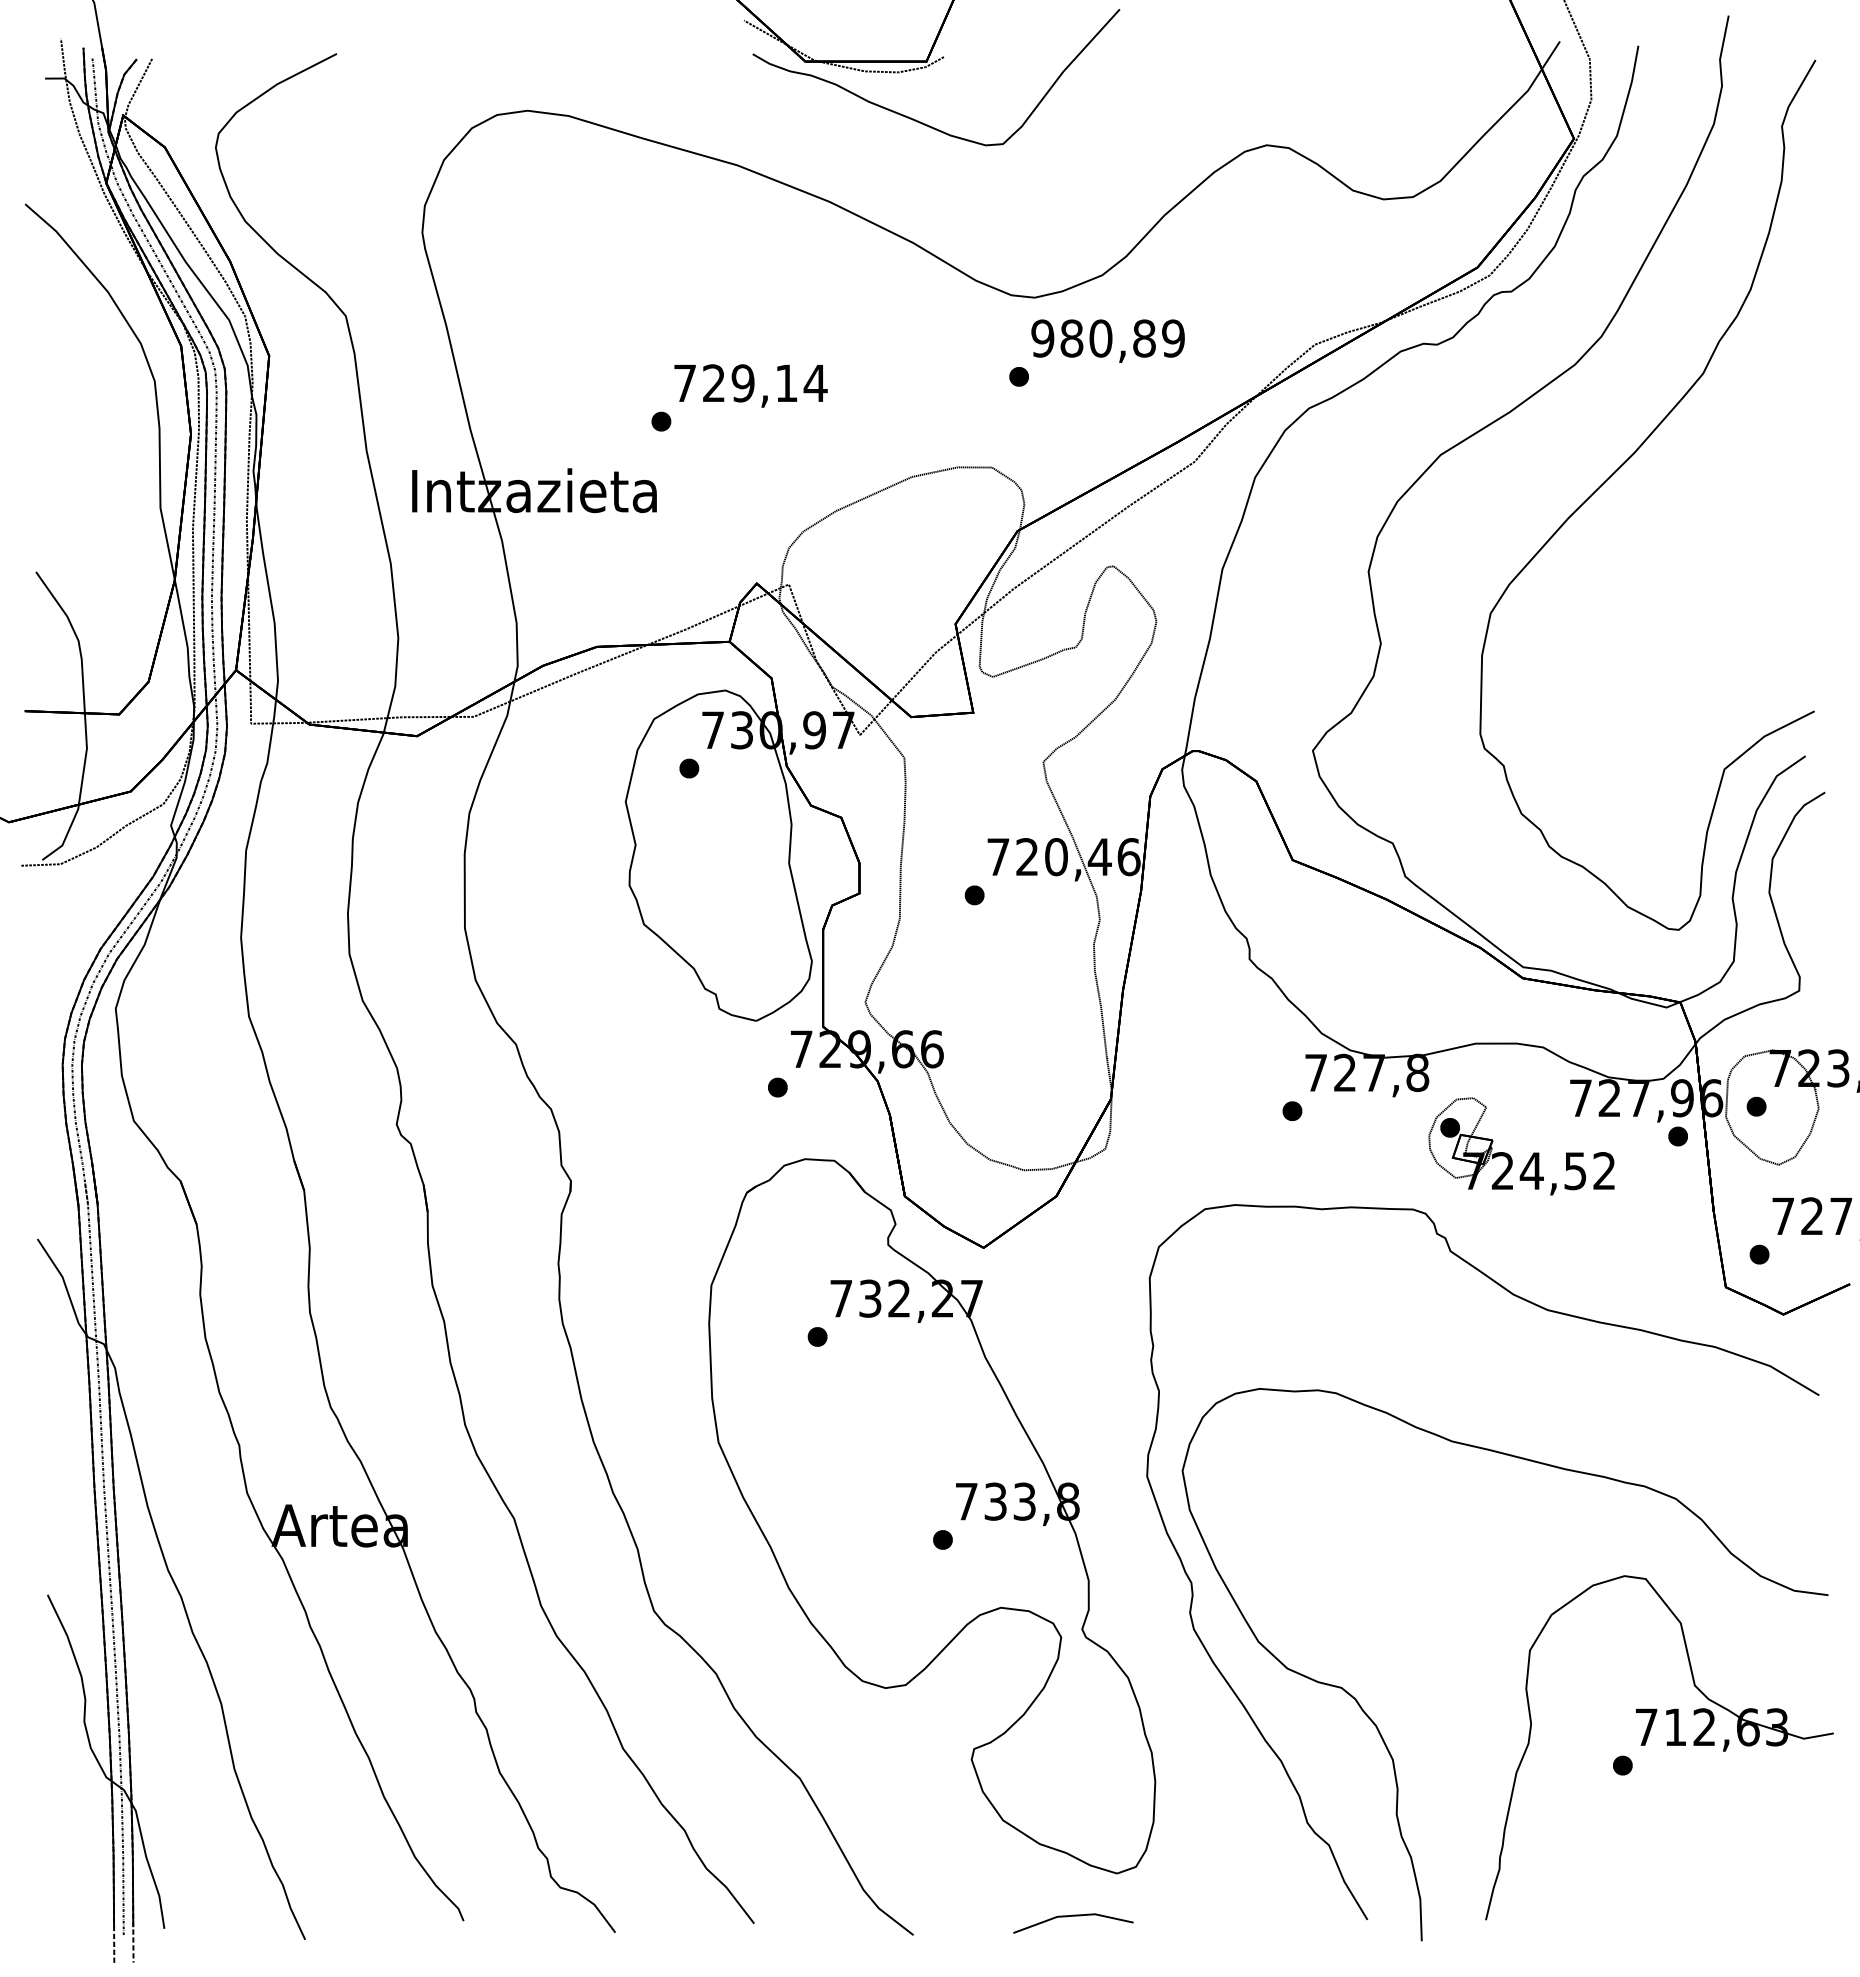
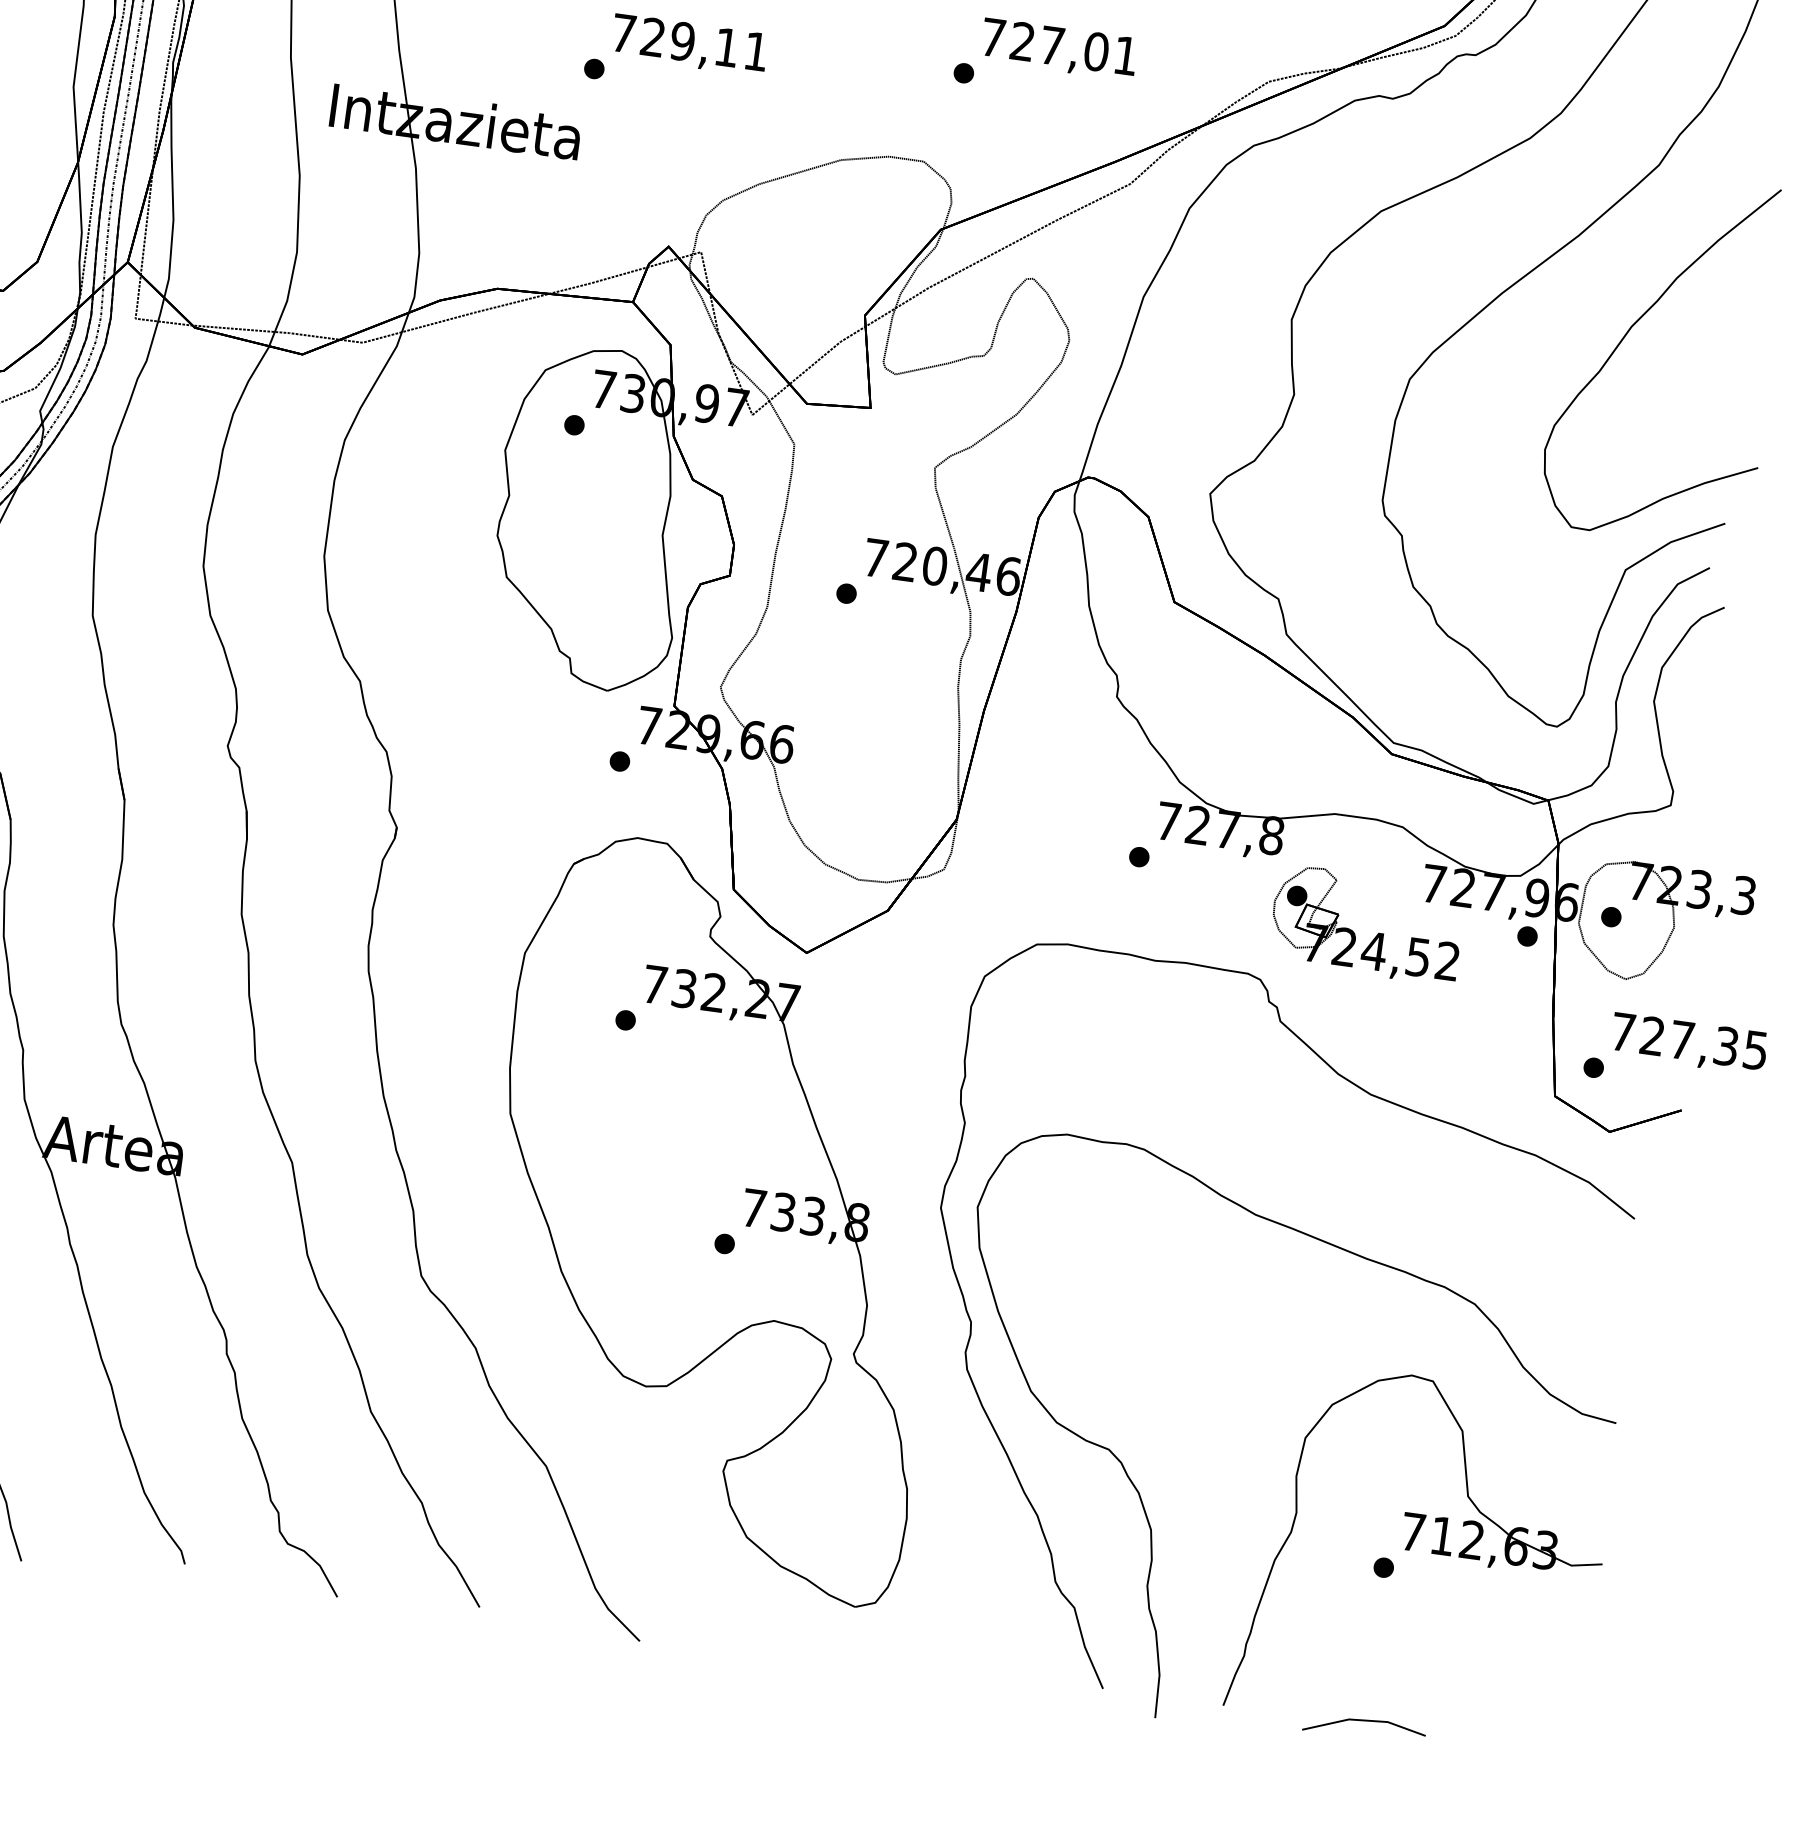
text: (1107, 338) -> (1058, 46), 980,89 -> 727,01
text: (815, 382) -> (756, 50), 729,14 -> 729,11
part: (1696, 538) -> (1629, 331), added
line: (1073, 1916) -> (1365, 1721), moved

